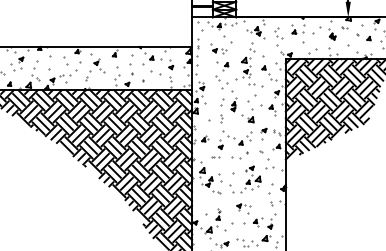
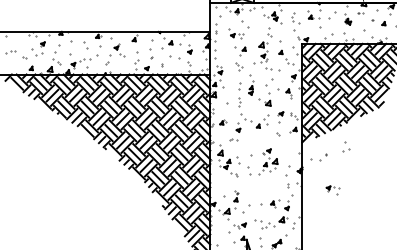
part: (220, 82) -> (238, 66), size x0.6
part: (239, 155) -> (318, 157), moved
part: (269, 163) -> (346, 146), moved
part: (243, 208) -> (332, 190), moved

